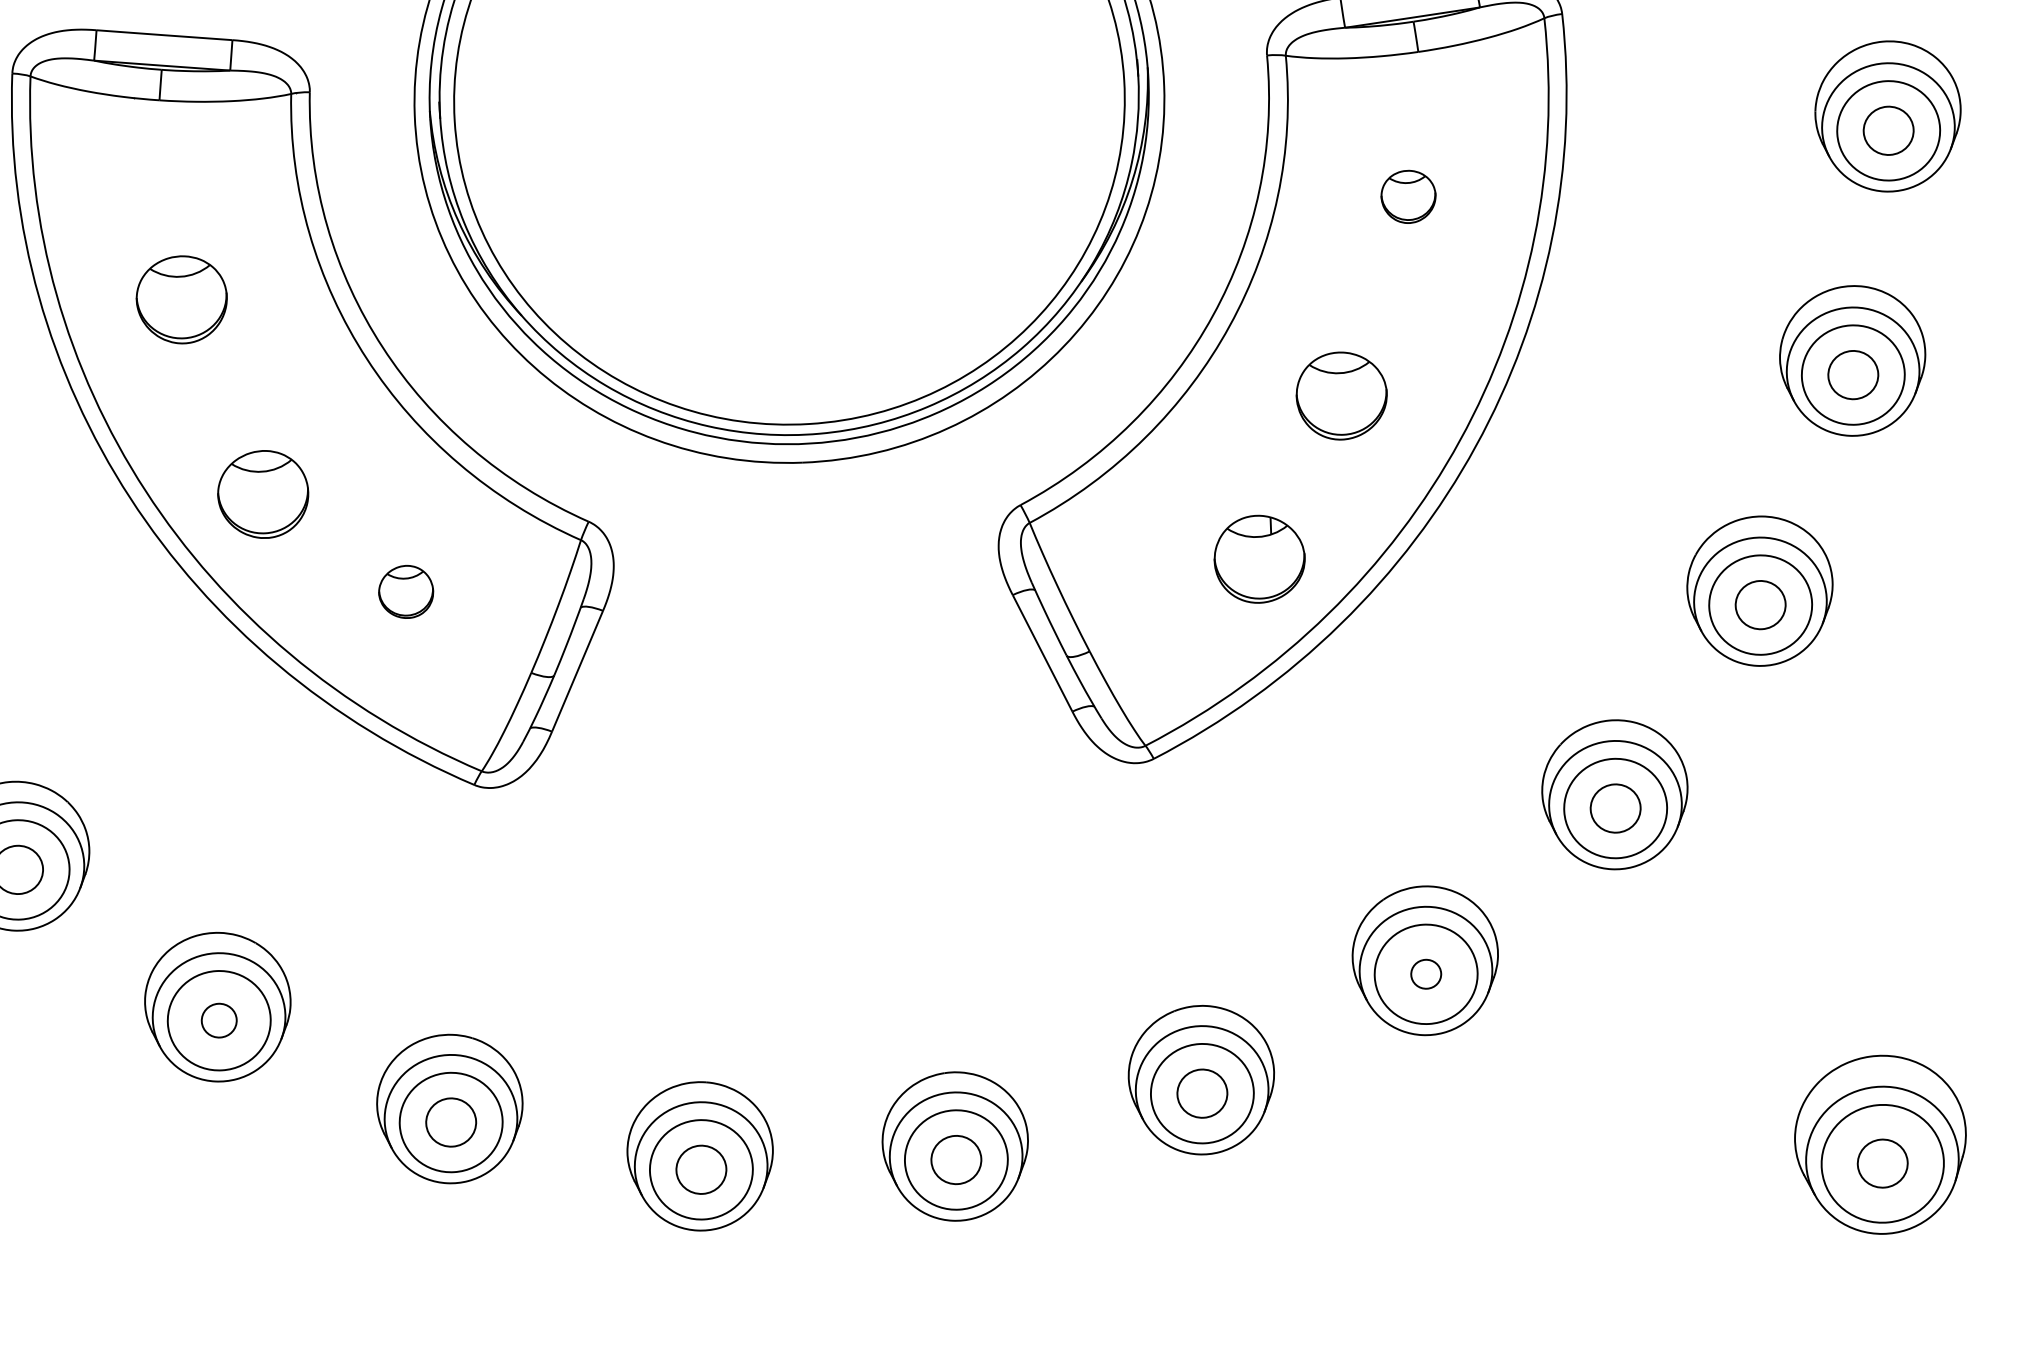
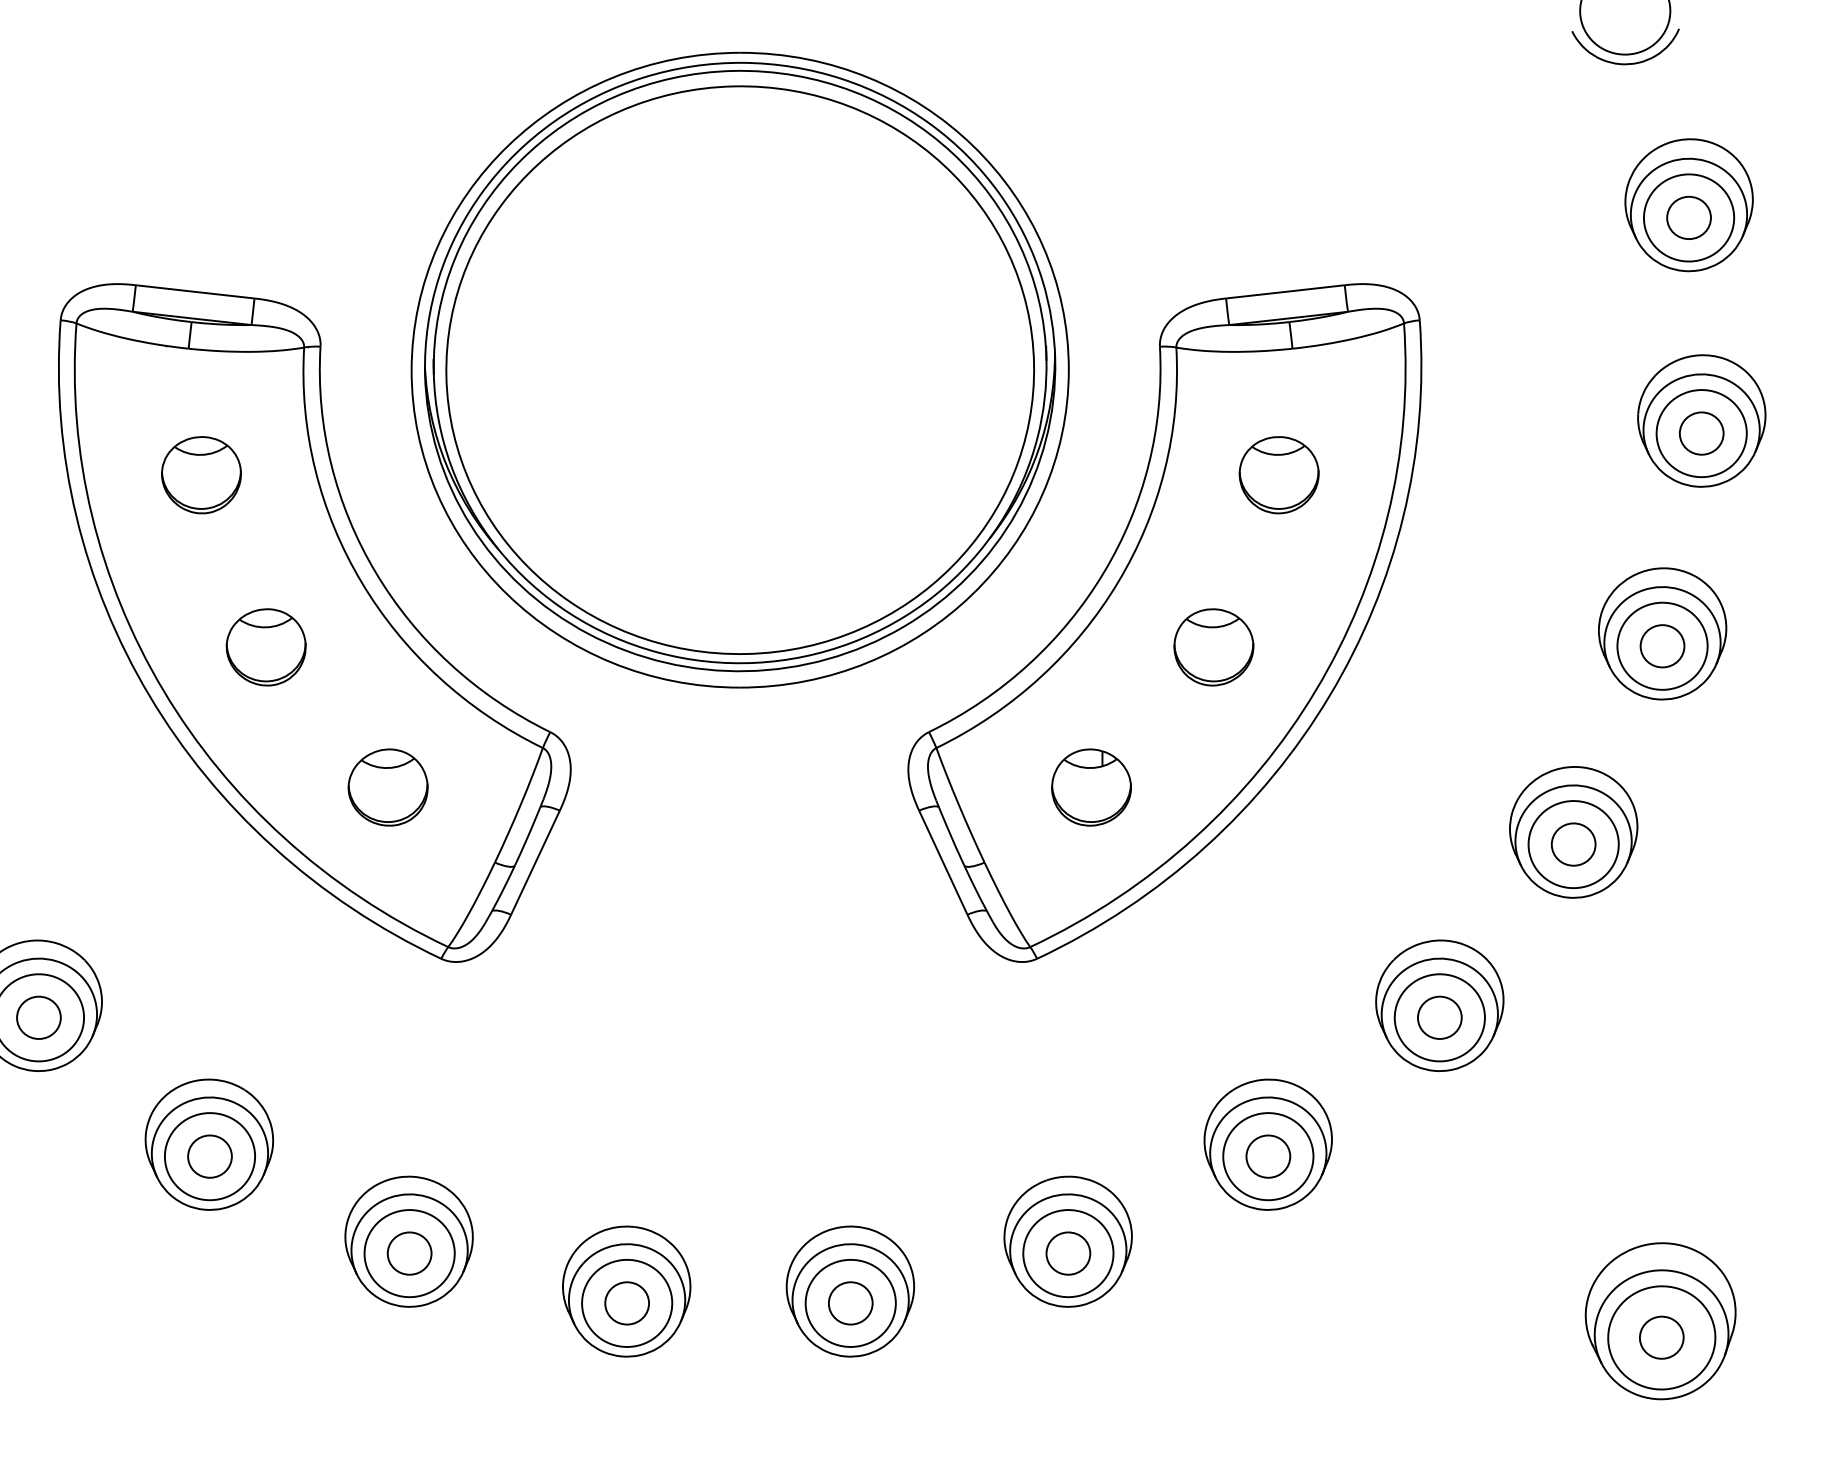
part: (1407, 197) -> (1278, 475), size x1.67
part: (181, 300) -> (201, 475), moved
part: (262, 494) -> (265, 647), moved
part: (1259, 559) -> (1091, 787), moved
part: (405, 591) -> (387, 787), size x1.67
part: (1426, 974) -> (1268, 1156), size x1.67
part: (218, 1020) -> (209, 1156), size x1.43

